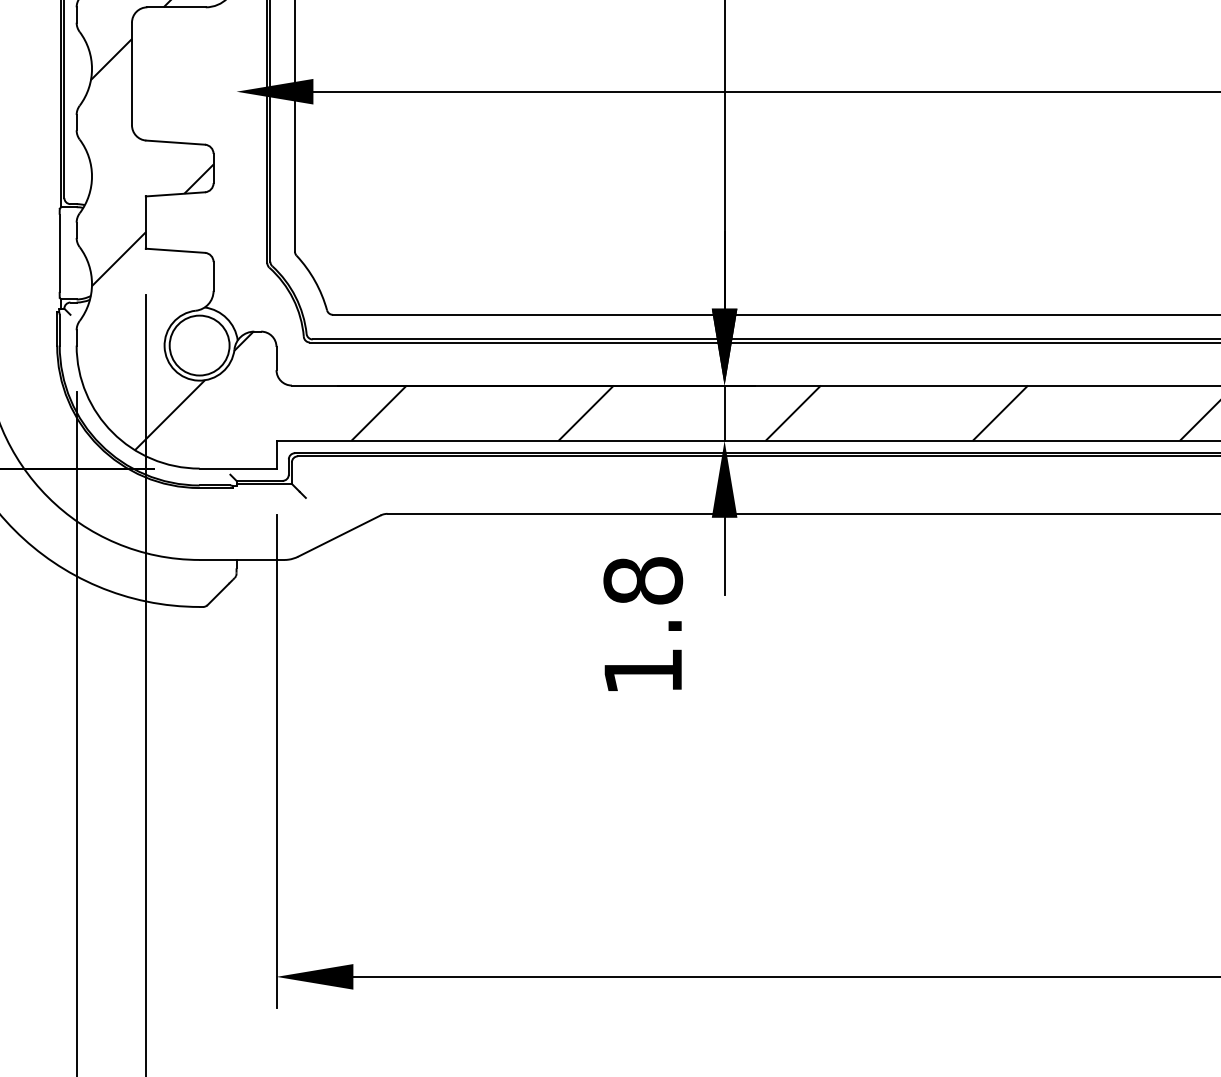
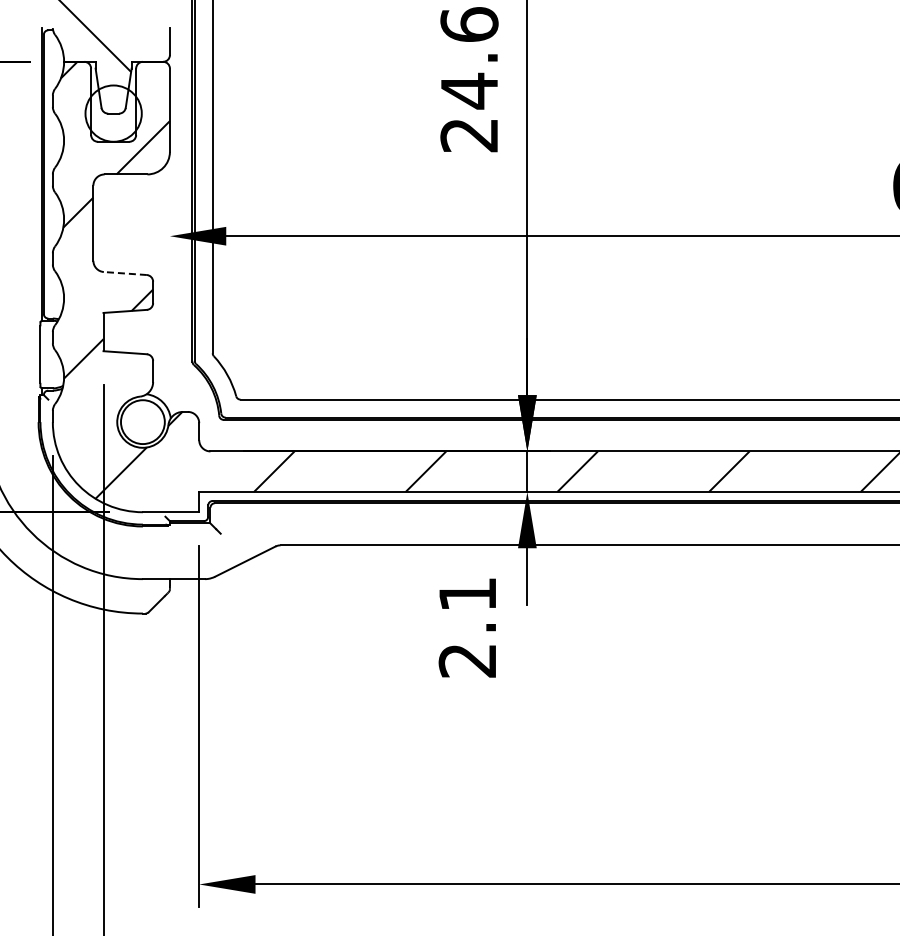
line: (175, 142) -> (125, 273), solid -> dashed
text: (642, 625) -> (467, 627), 1.8 -> 2.1

